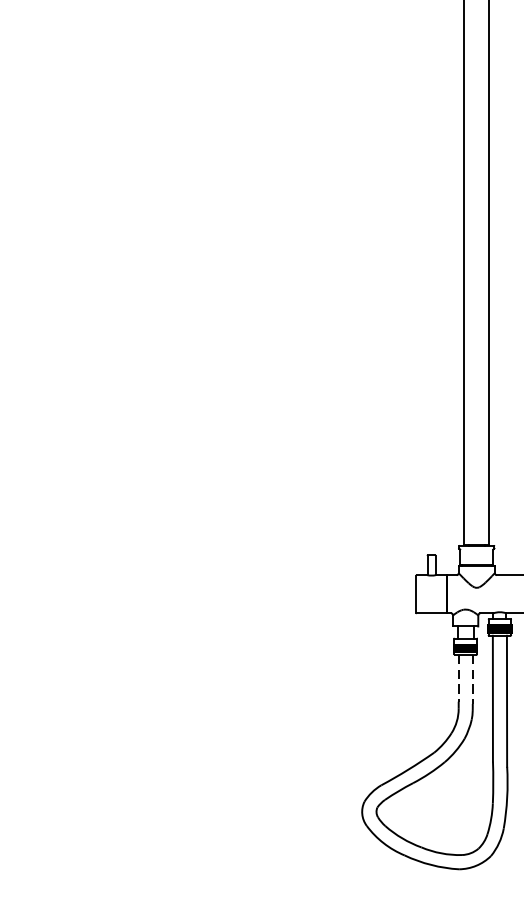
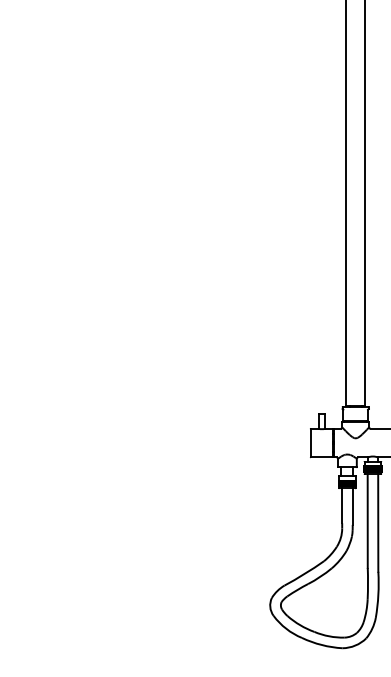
line: (459, 679) -> (342, 506), dashed -> solid
line: (472, 680) -> (352, 507), dashed -> solid

